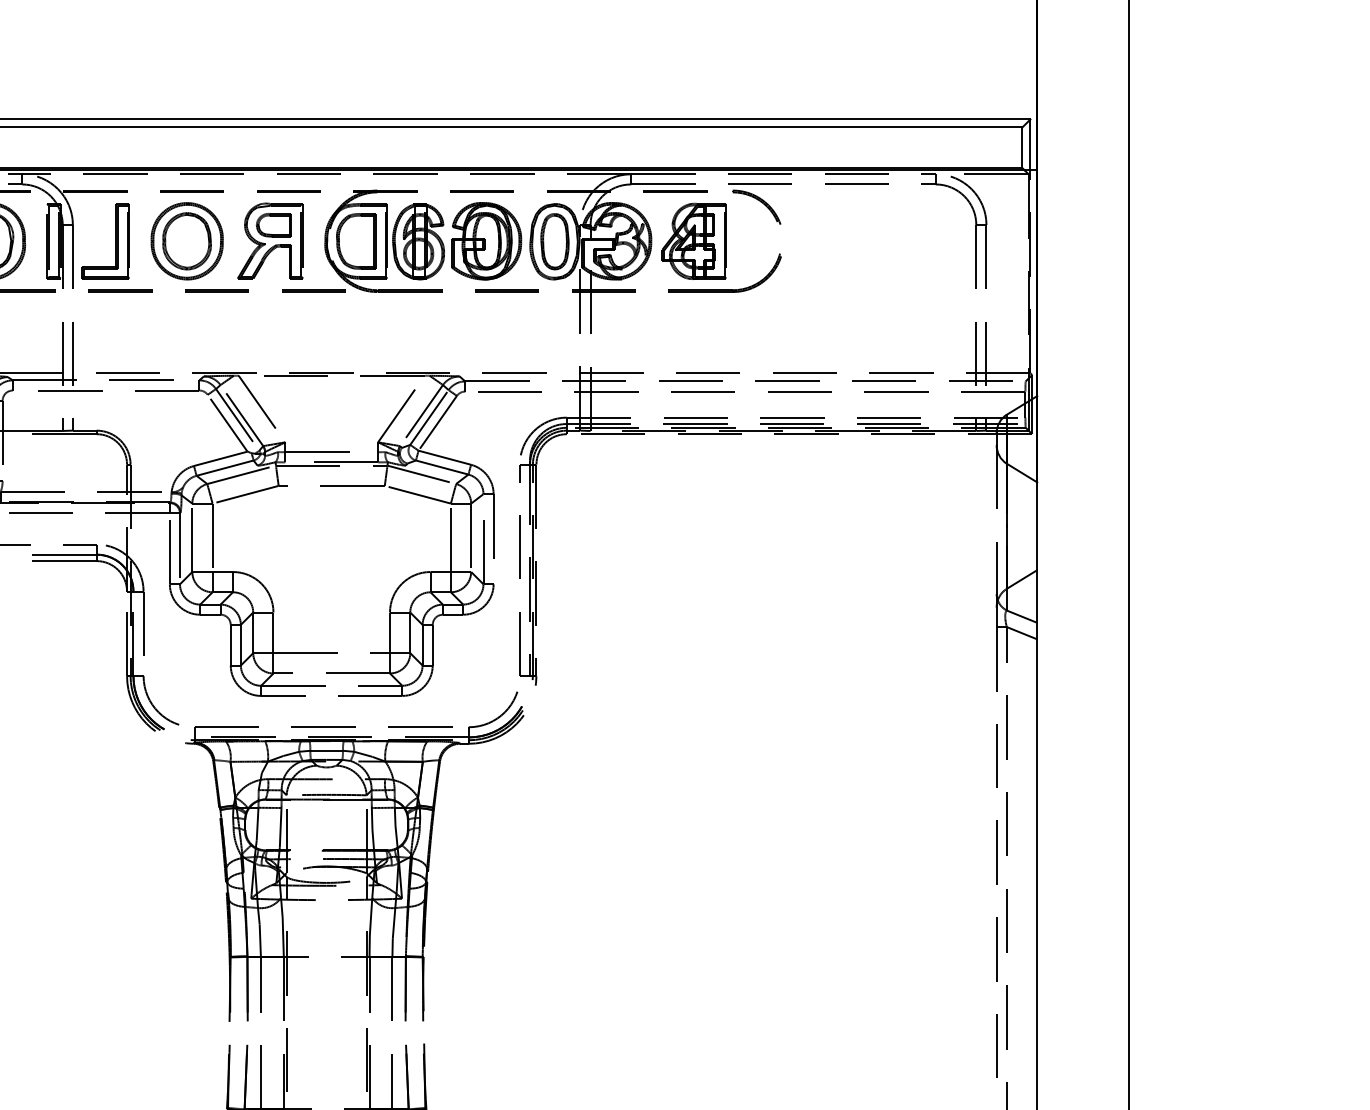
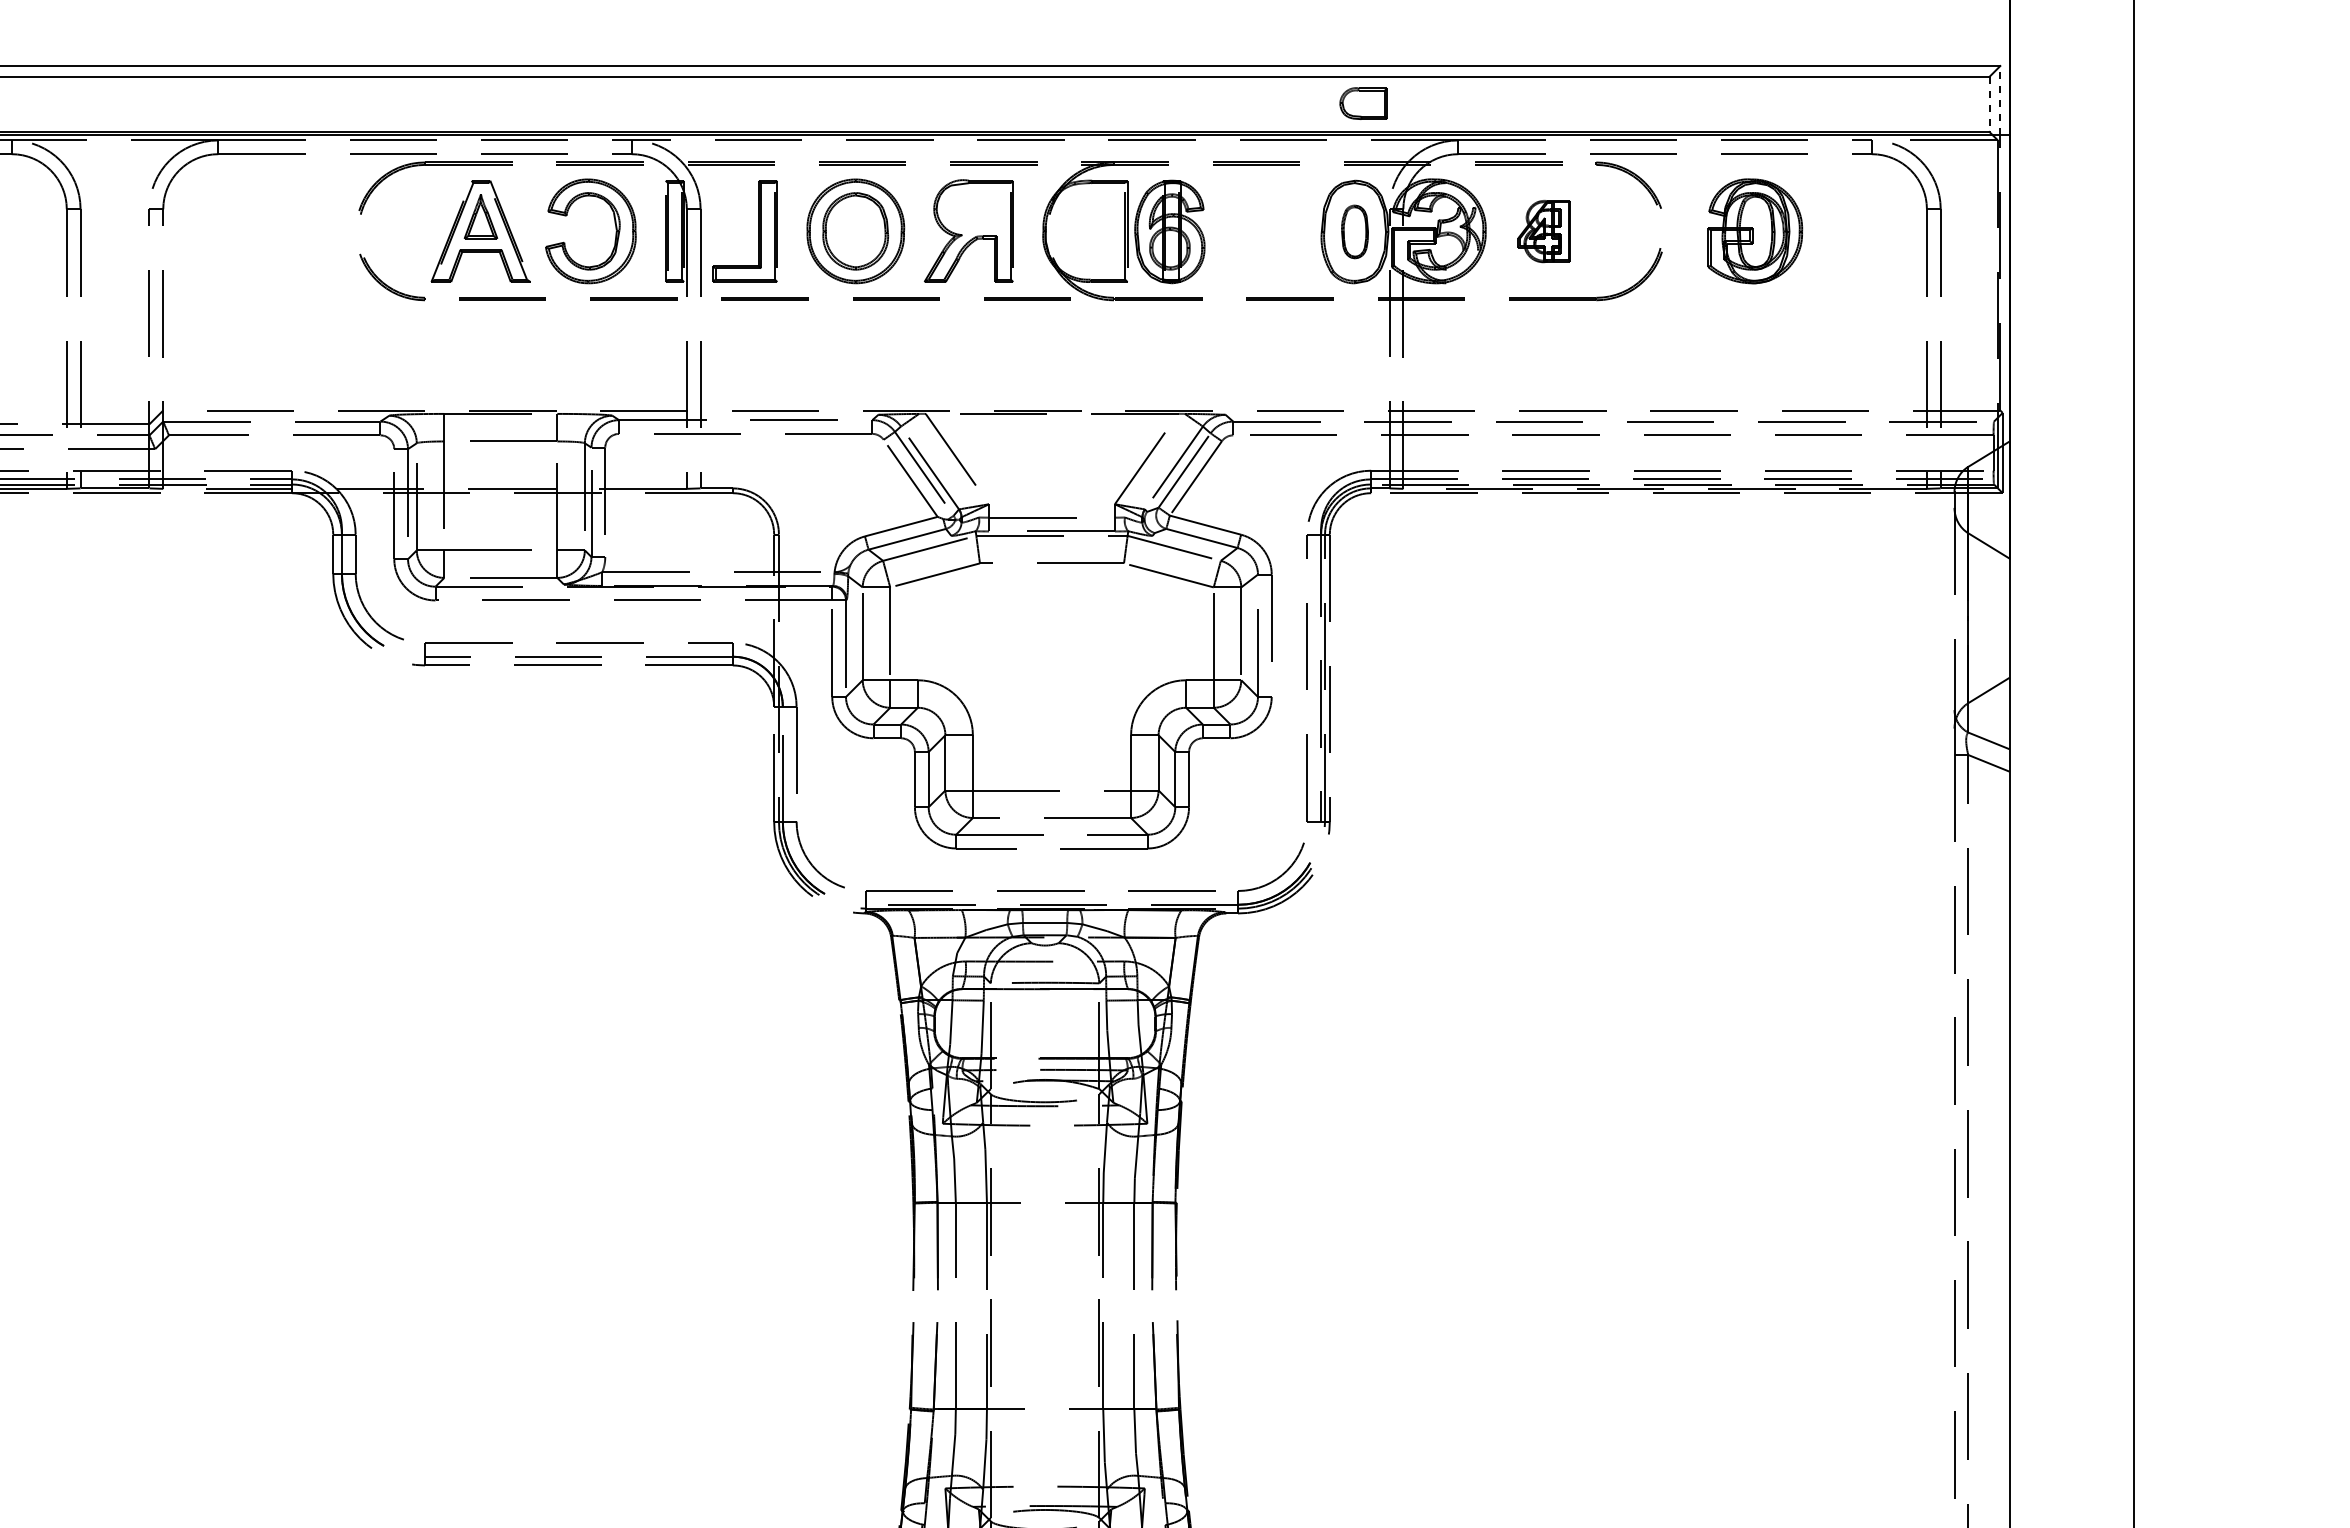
line: (1030, 144) -> (2000, 99), solid -> dashed
line: (1022, 147) -> (1989, 104), solid -> dashed
part: (273, 225) -> (1363, 103), moved
part: (356, 241) -> (1085, 231), removed
part: (486, 241) -> (1755, 231), moved
part: (554, 241) -> (1354, 231), size x0.7
part: (694, 241) -> (1544, 231), size x0.6

